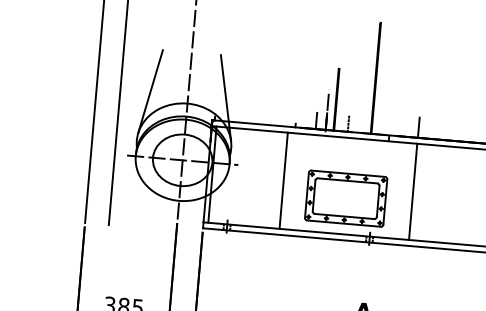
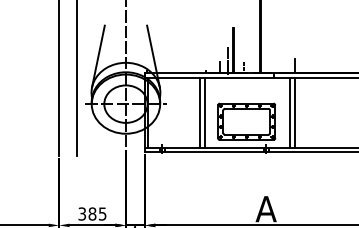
line: (289, 180) -> (204, 112), added
line: (407, 191) -> (290, 112), added

